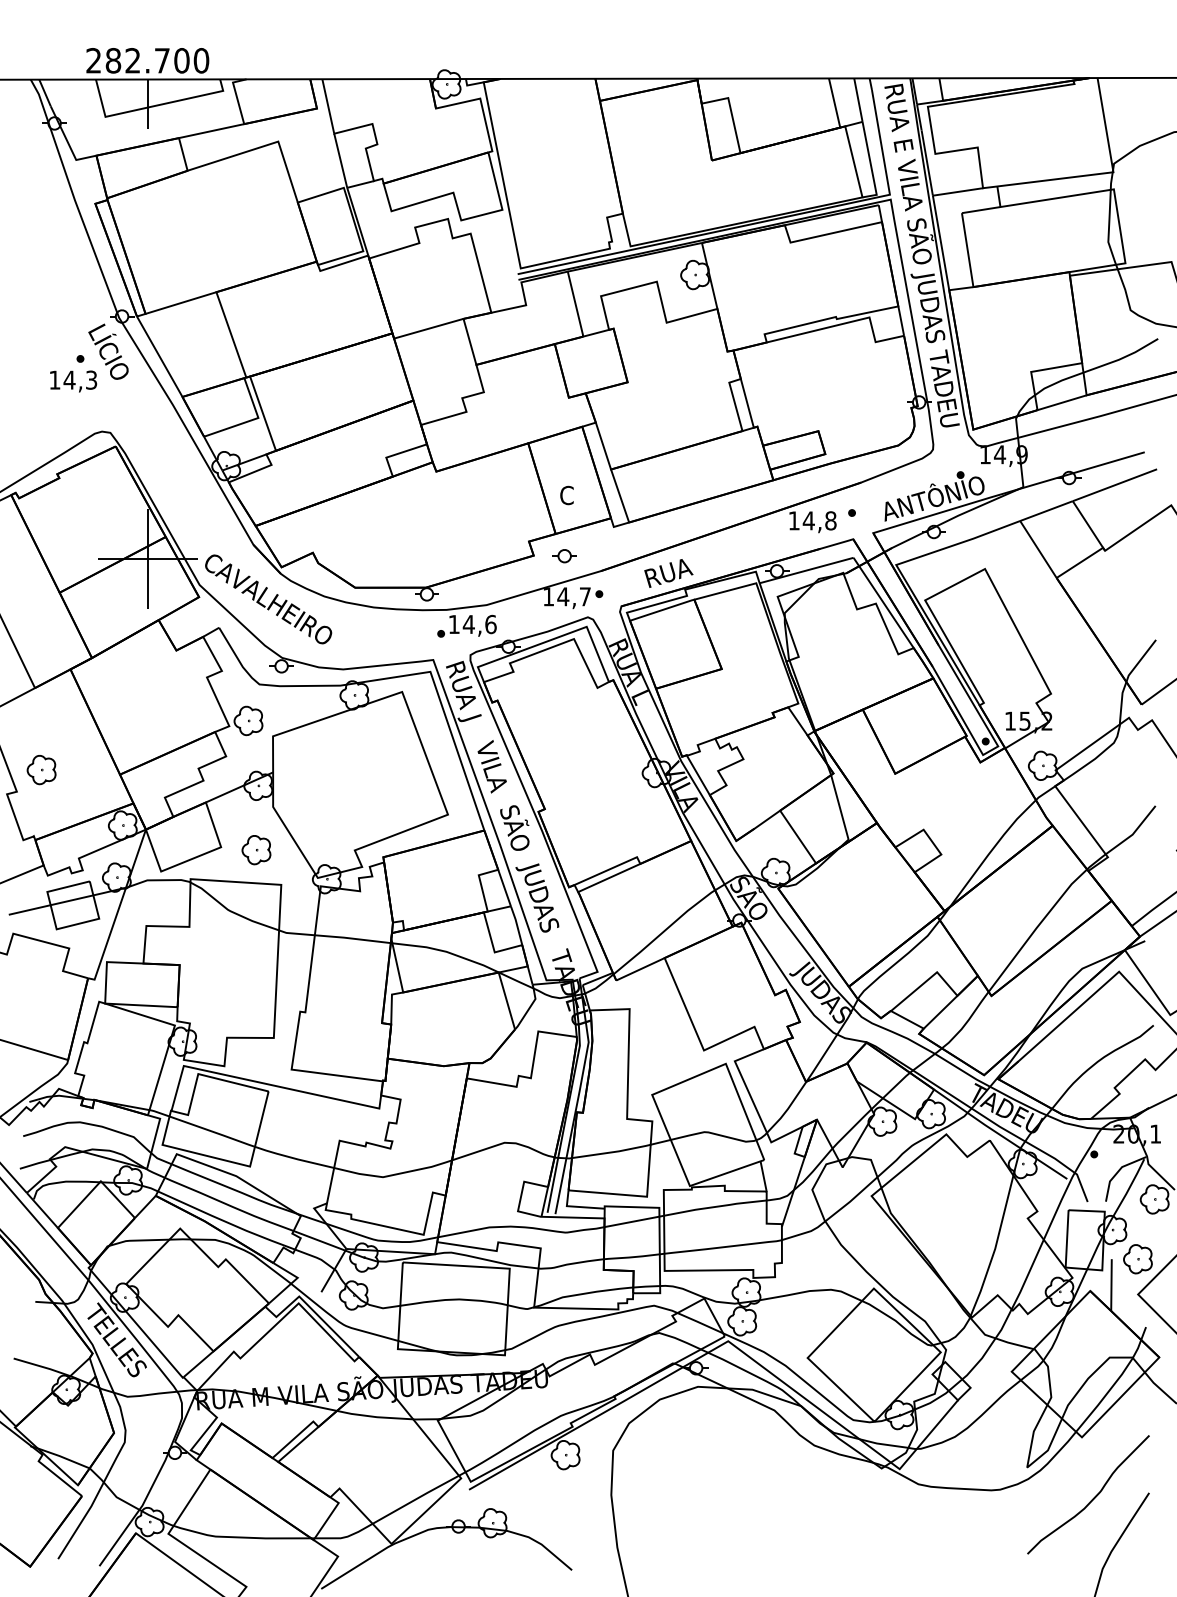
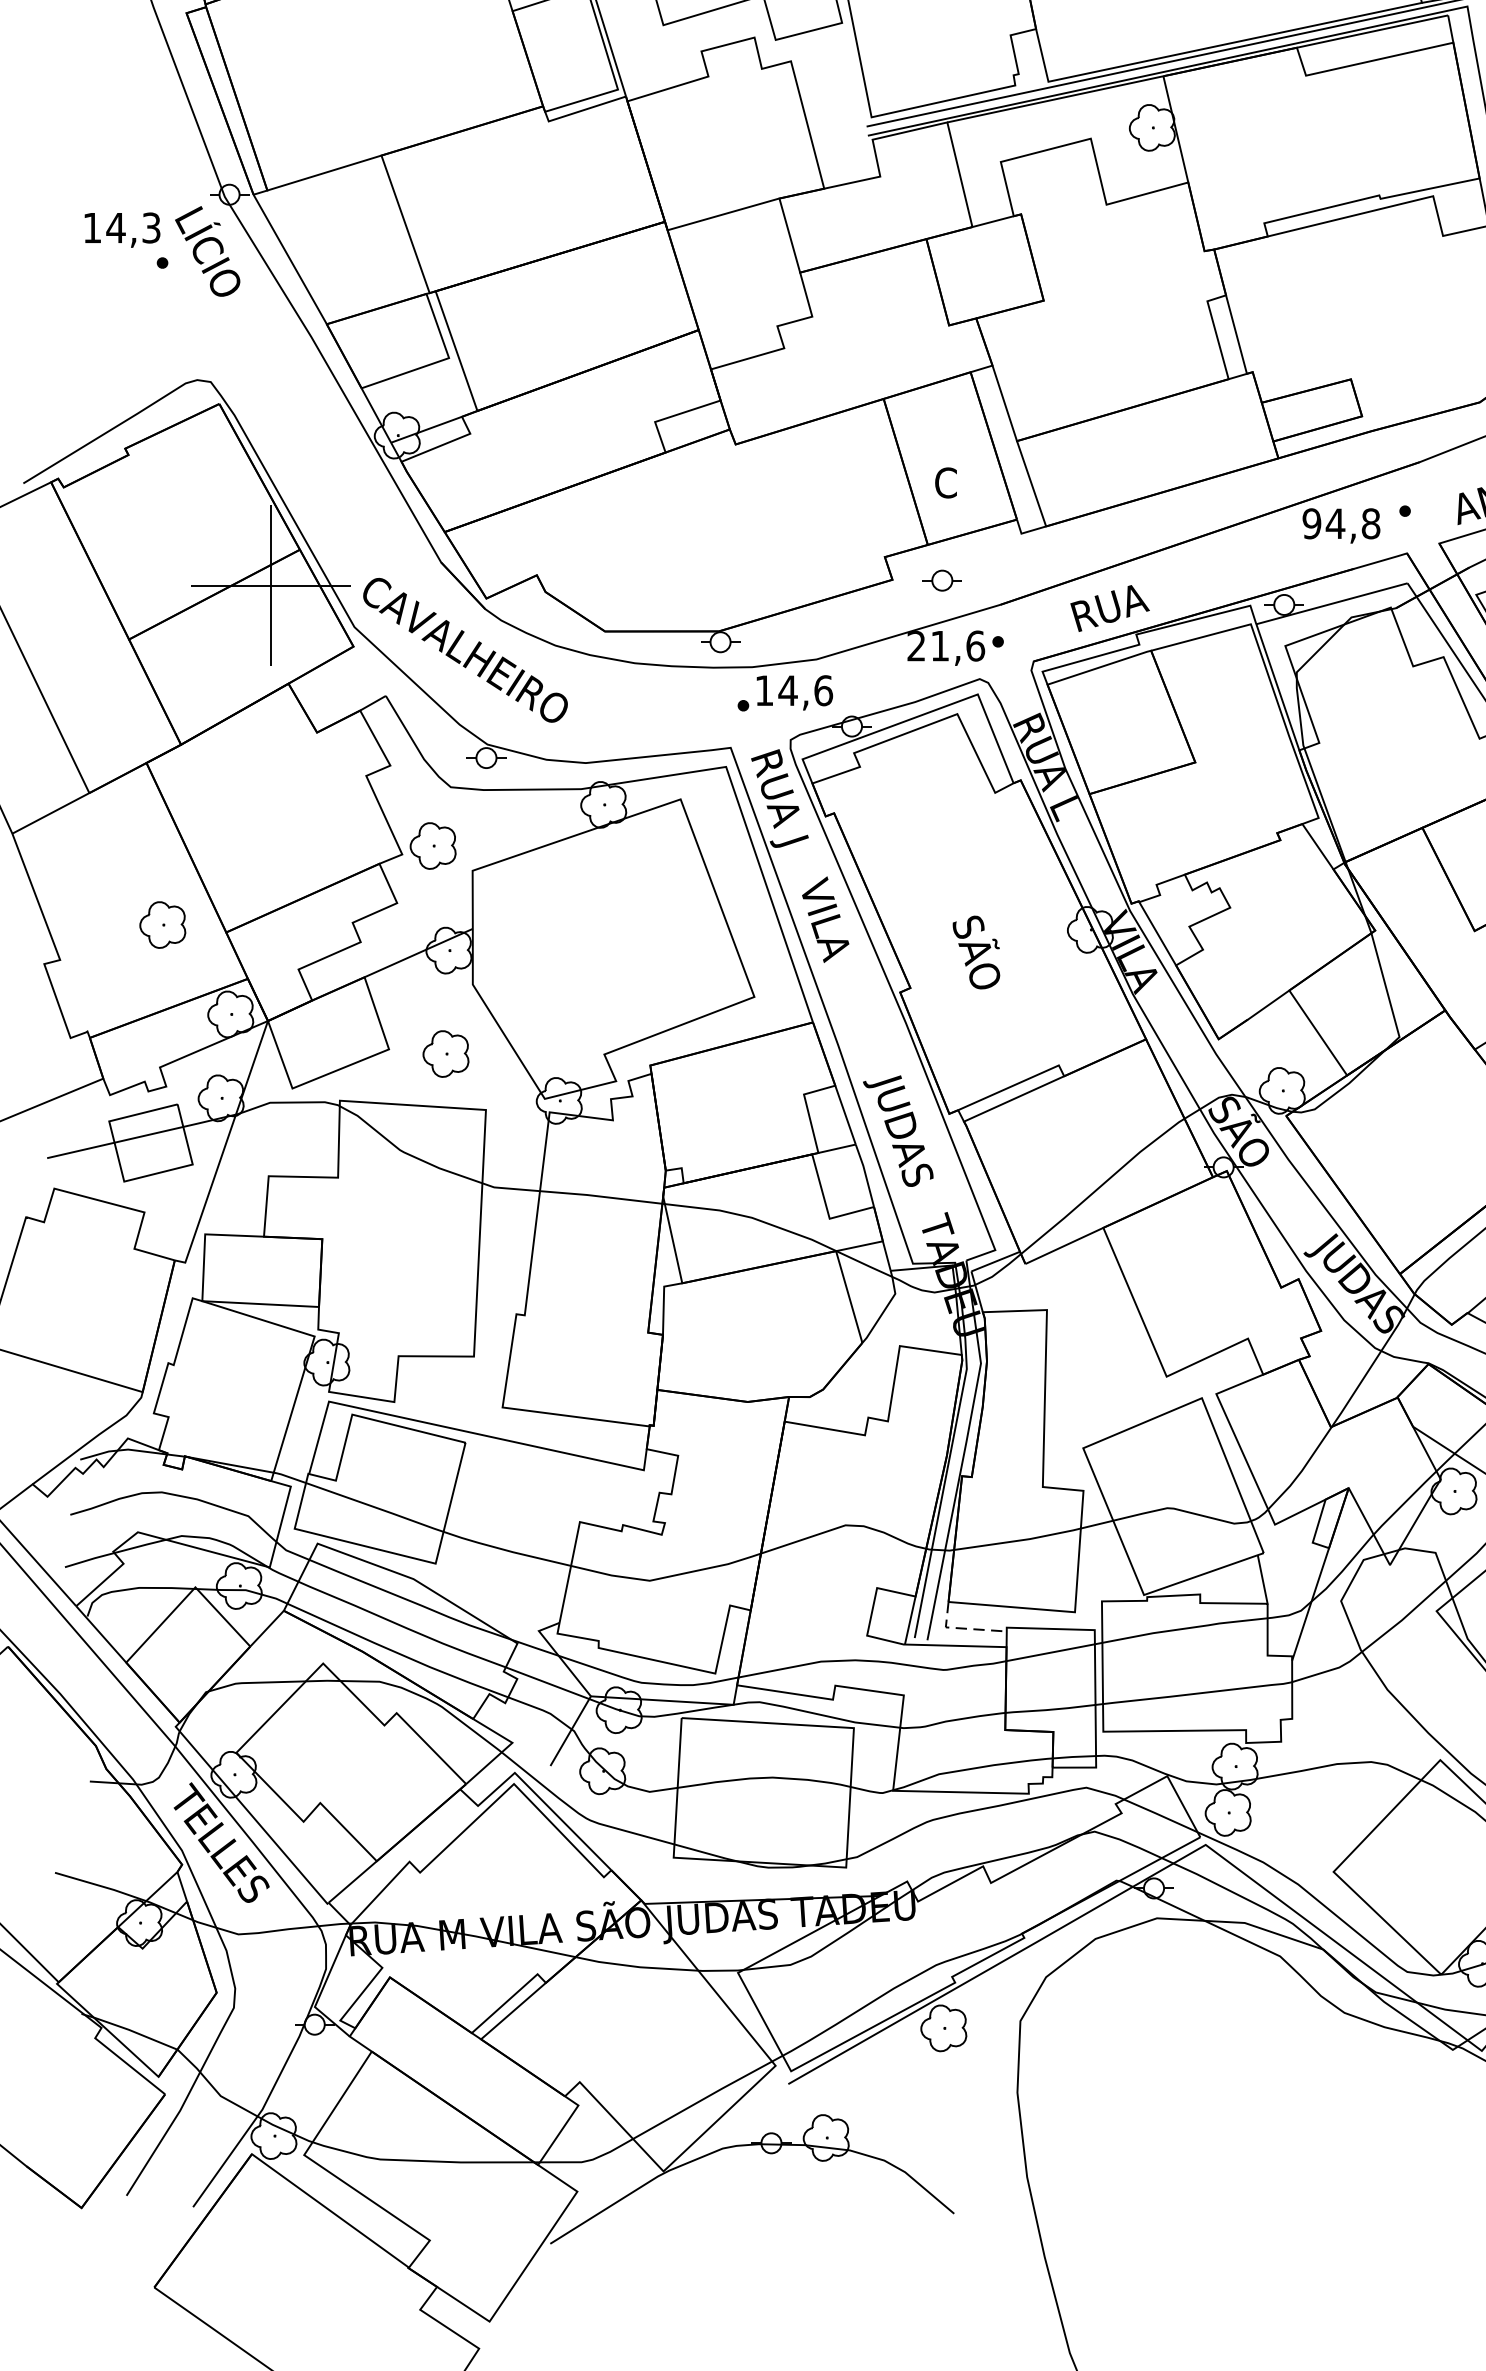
text: (73, 381) -> (122, 230), moved
text: (793, 520) -> (1310, 523), 14,8 -> 94,8
text: (567, 596) -> (946, 645), 14,7 -> 21,6
part: (41, 770) -> (162, 925), moved
text: (514, 827) -> (975, 951), moved
line: (577, 1206) -> (962, 1627), solid -> dashed

